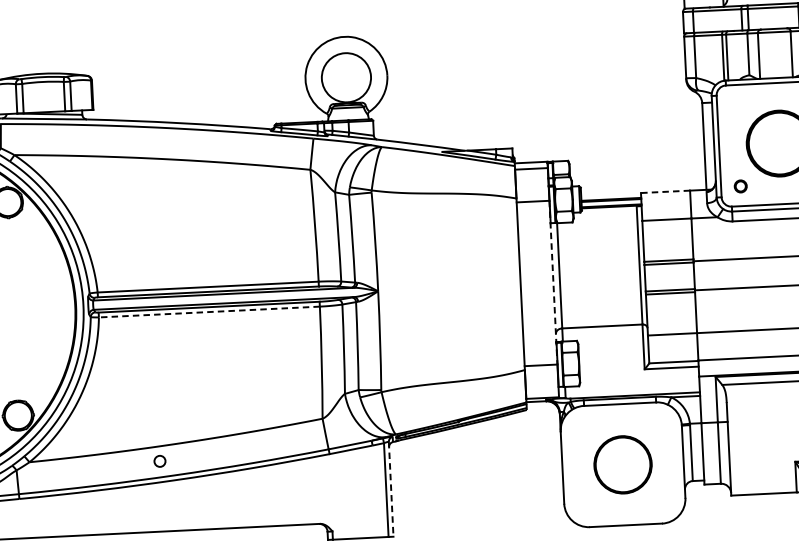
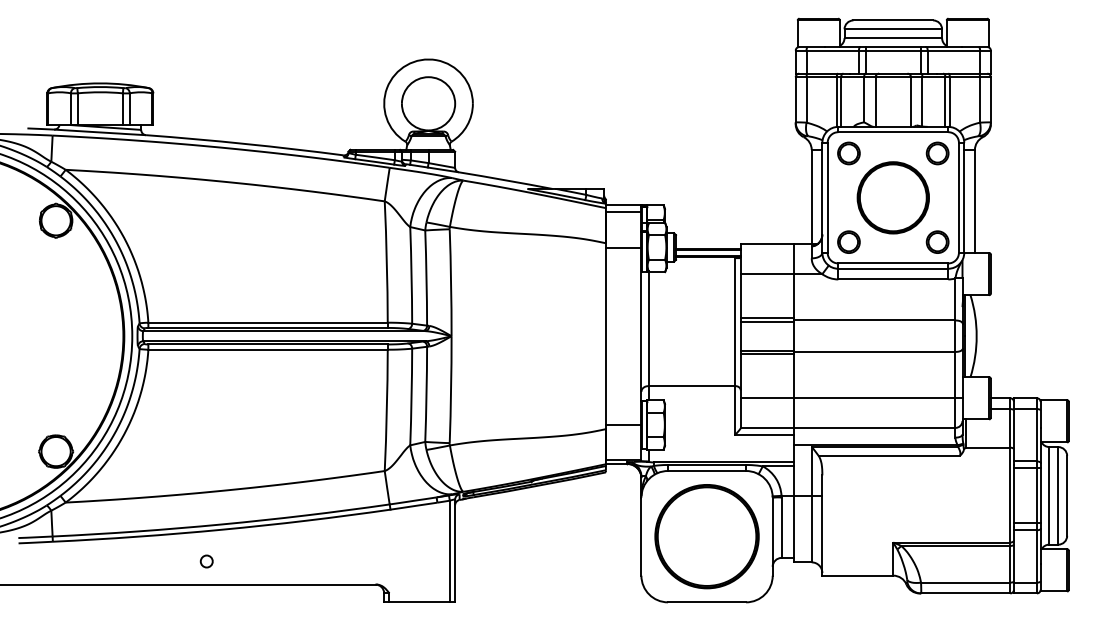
part: (736, 104) -> (848, 153), added
part: (740, 185) -> (848, 241), size x1.67
line: (665, 191) -> (767, 243), dashed -> solid
line: (553, 282) -> (641, 336), dashed -> solid
line: (209, 311) -> (268, 349), dashed -> solid
circle: (159, 461) -> (206, 561), moved
part: (622, 464) -> (706, 536), size x1.67
line: (391, 489) -> (455, 551), dashed -> solid

